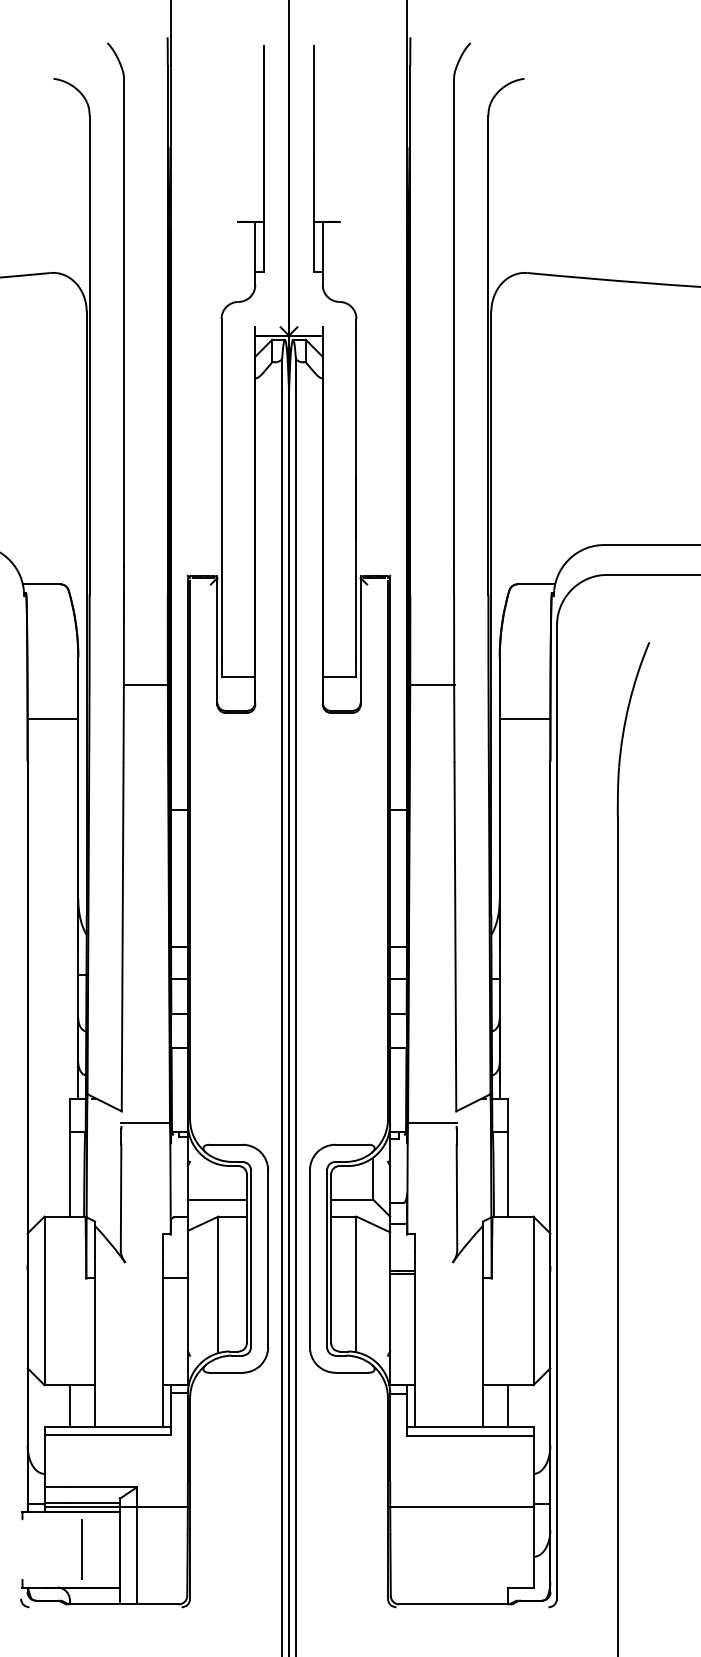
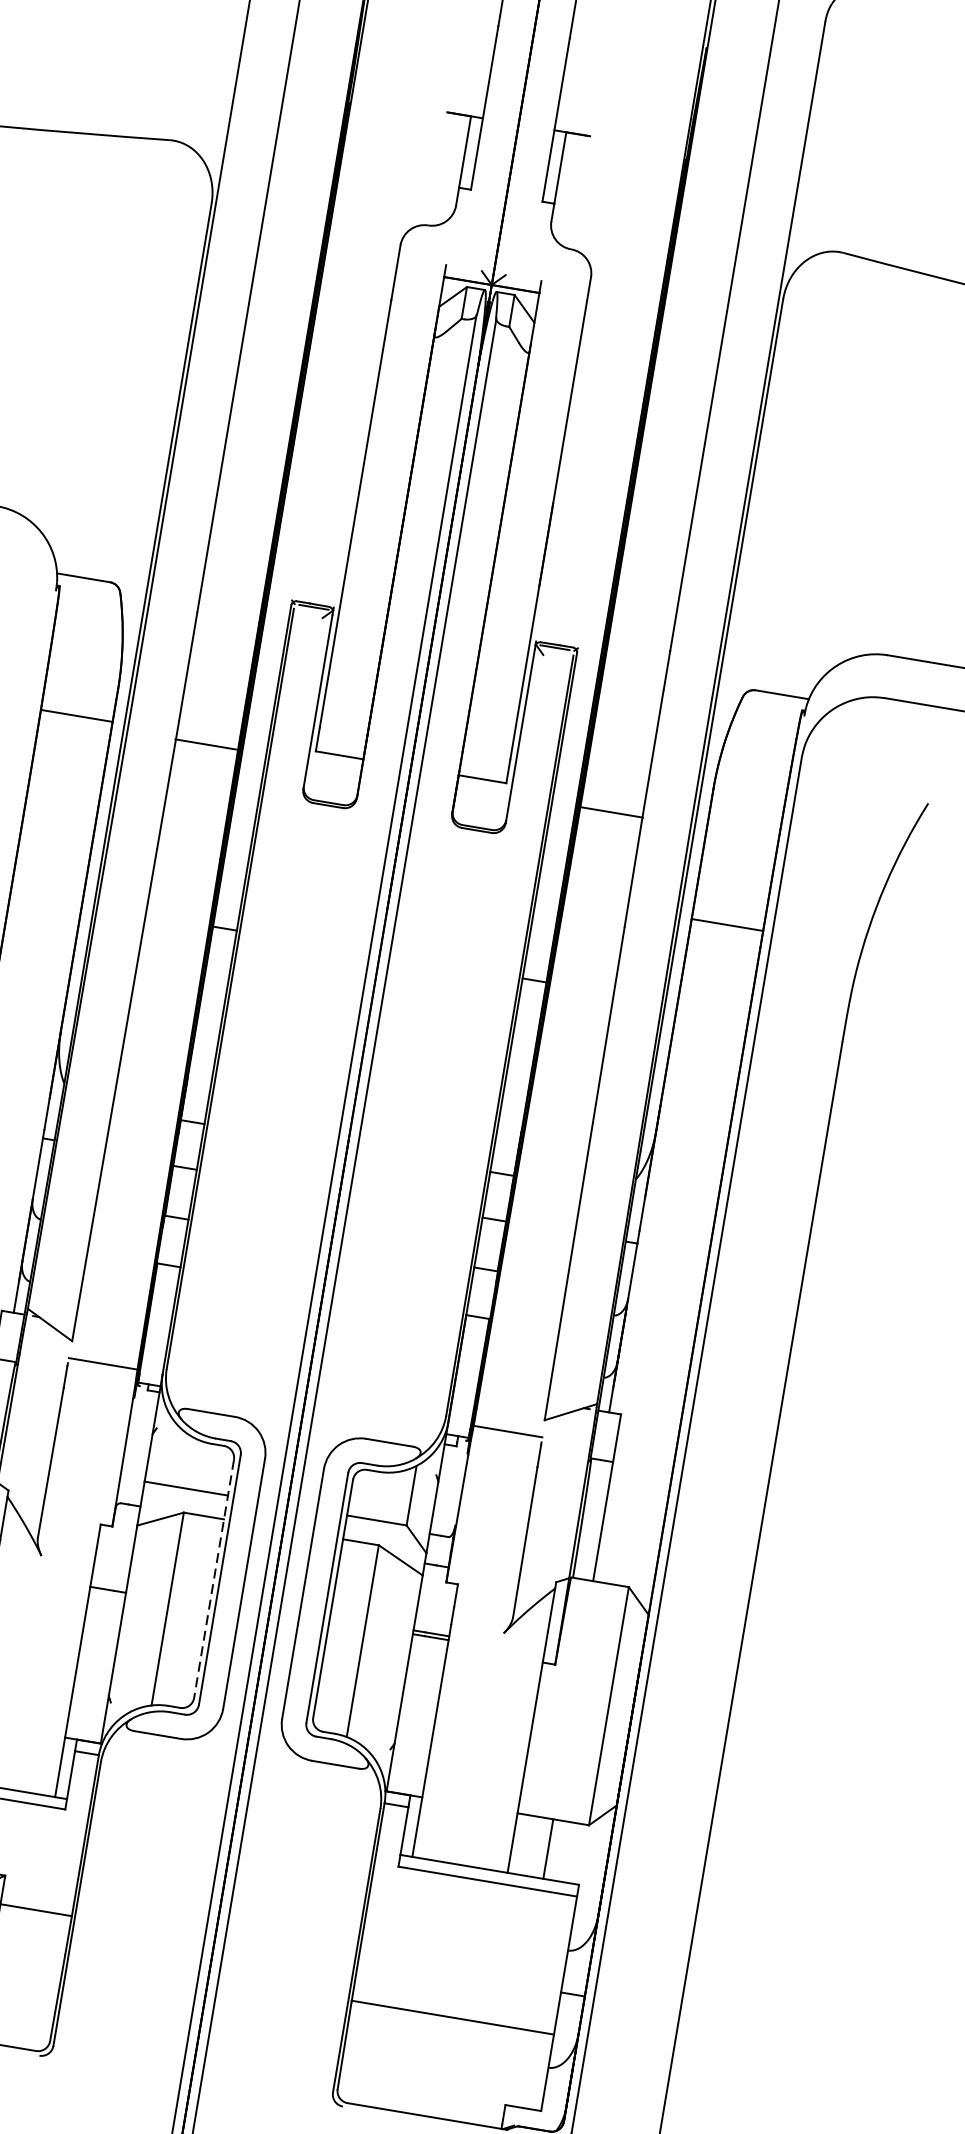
line: (52, 719) -> (76, 716), moved
line: (524, 719) -> (726, 925), moved
line: (246, 1259) -> (213, 1579), solid -> dashed
line: (461, 1507) -> (452, 2017), moved

